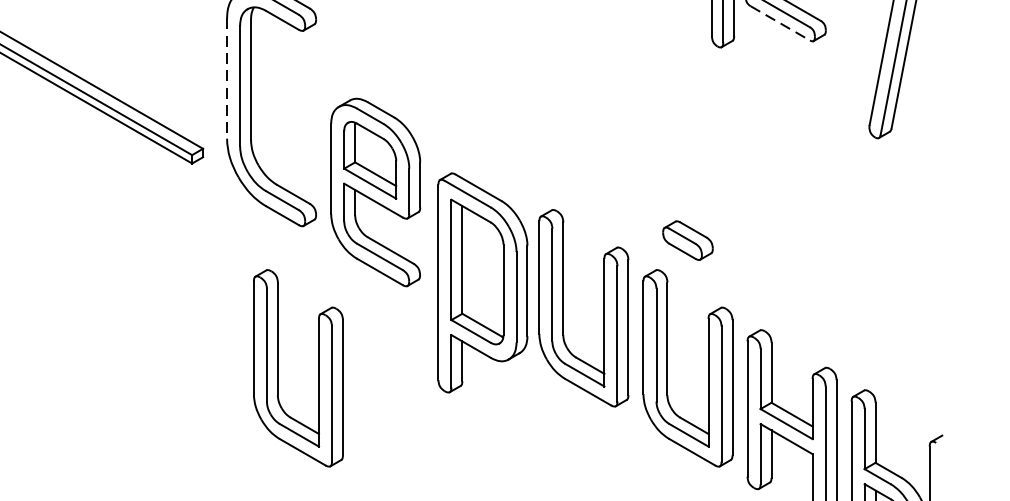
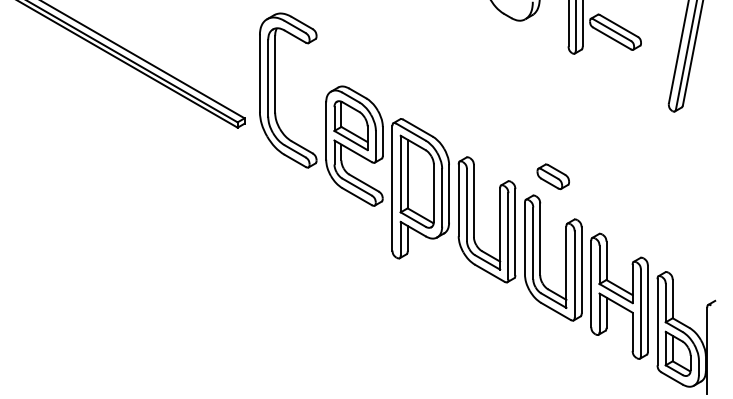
line: (780, 23) -> (612, 38), dashed -> solid
line: (226, 79) -> (259, 74), dashed -> solid
part: (482, 282) -> (420, 188), moved
part: (317, 367) -> (317, 257), removed

